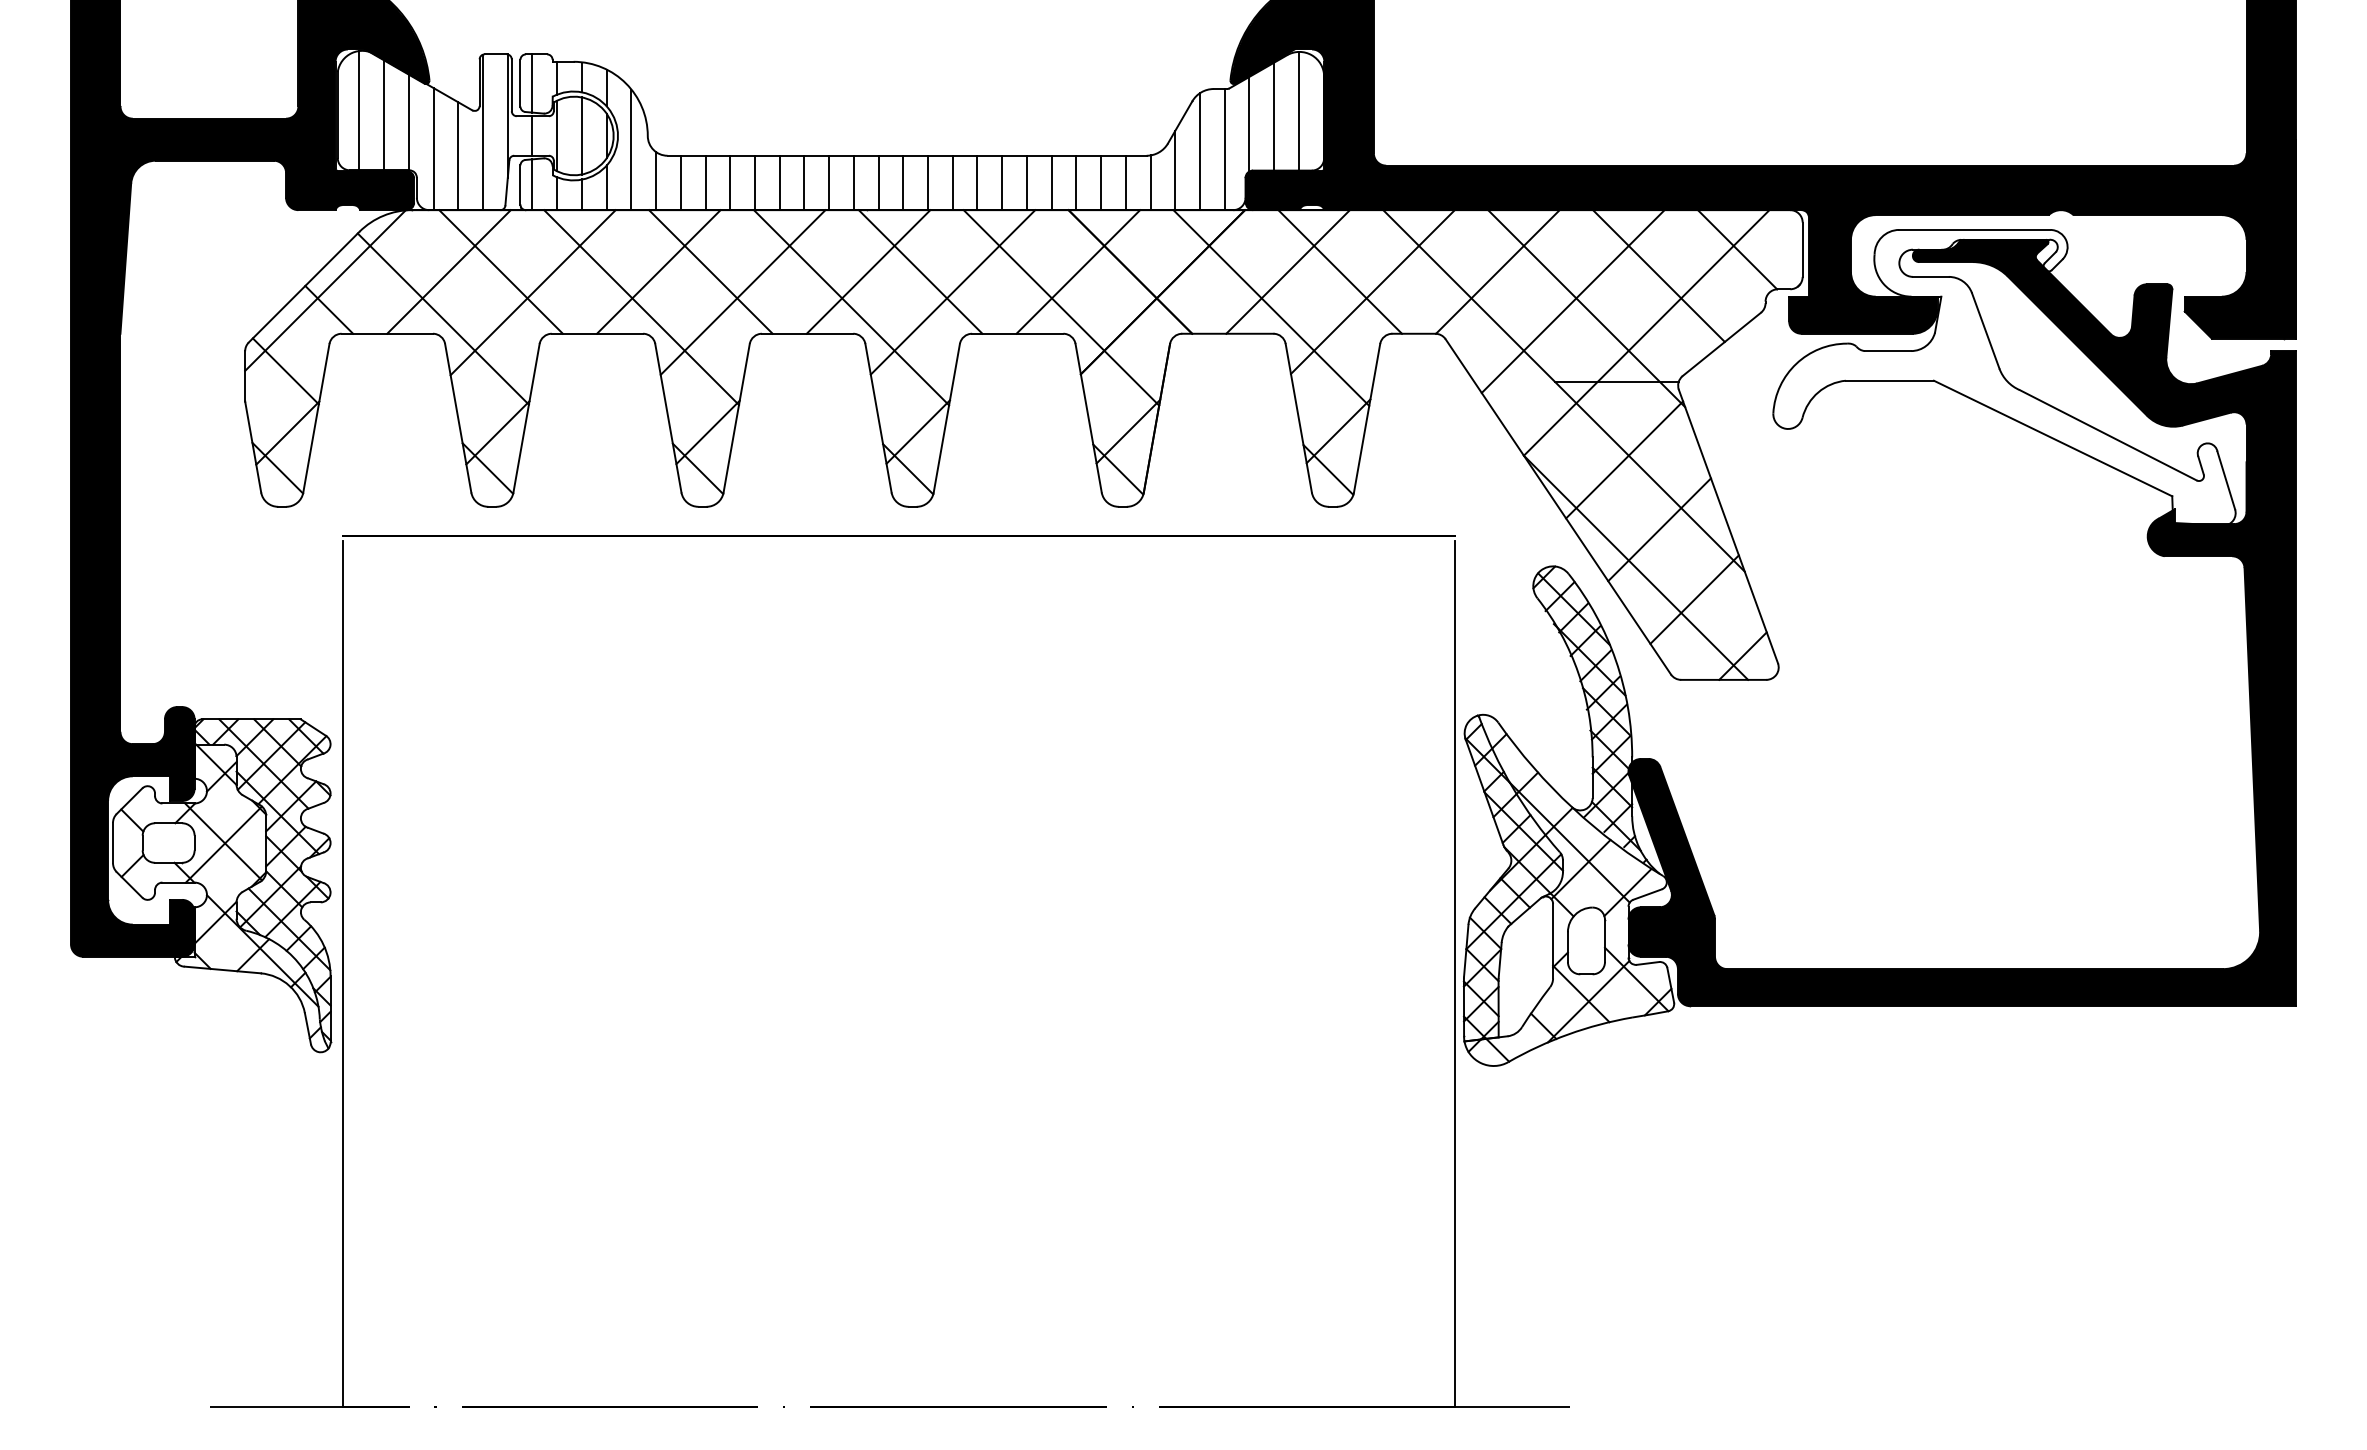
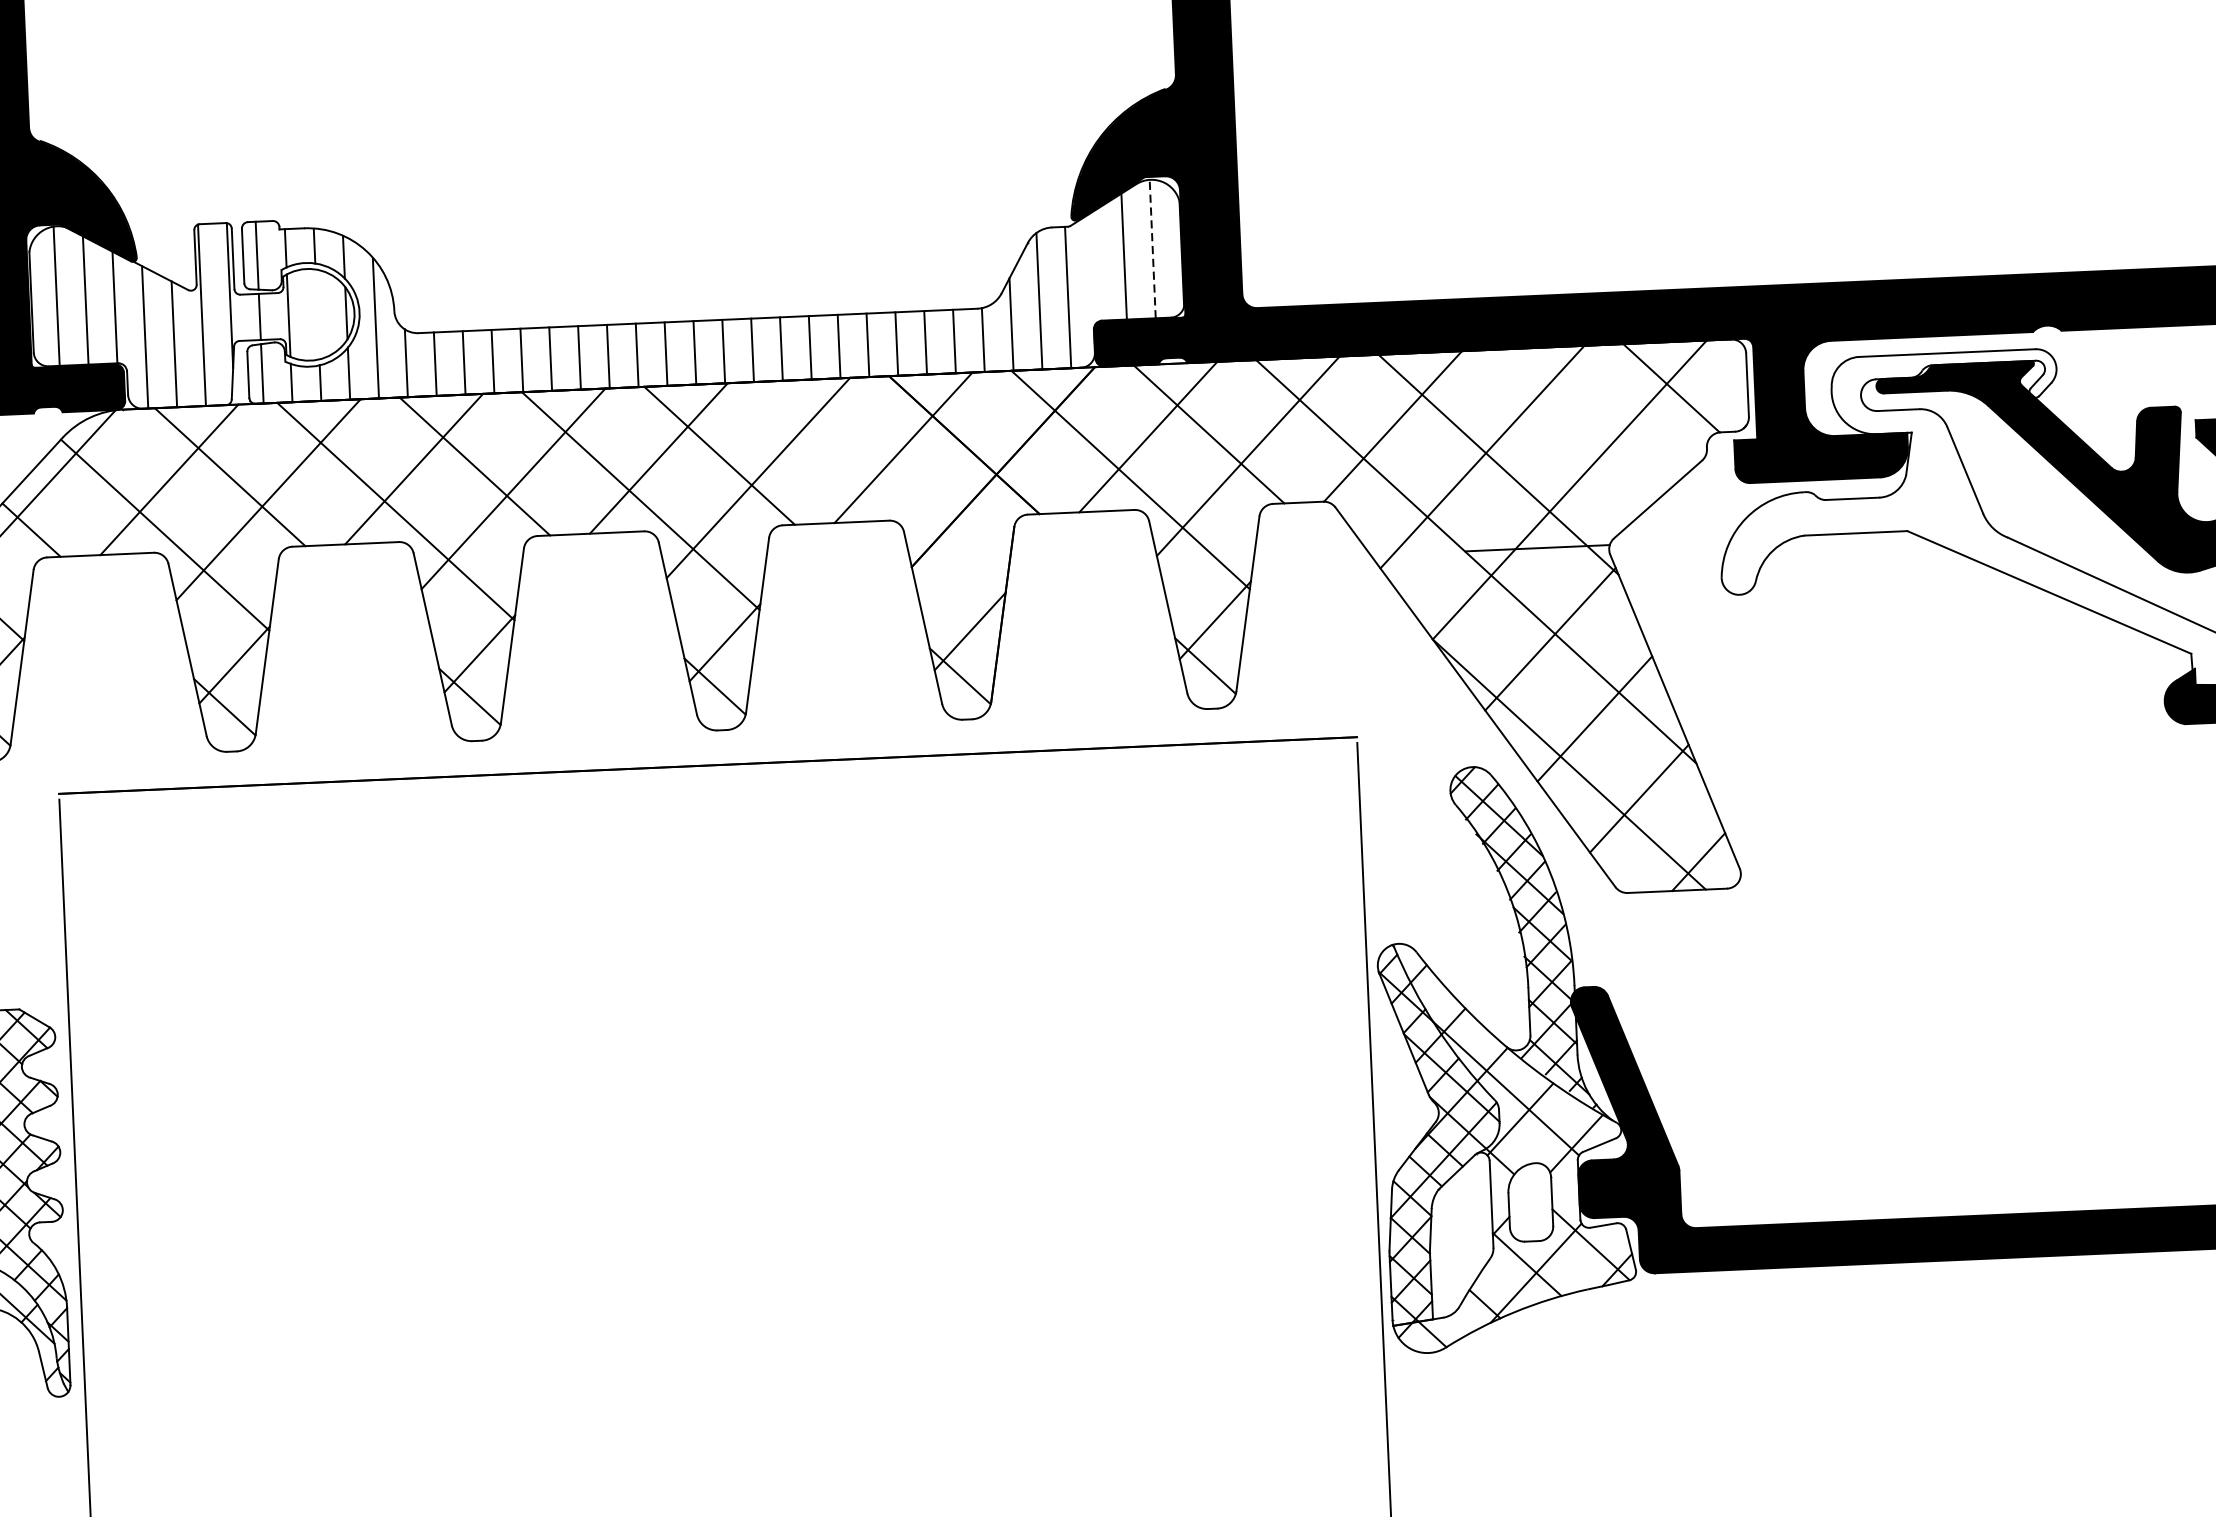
line: (1298, 110) -> (1152, 248), solid -> dashed
line: (1249, 123) -> (1095, 265), removed
line: (581, 135) -> (317, 313), removed
line: (1658, 275) -> (1580, 422), removed
line: (1061, 307) -> (885, 490), removed

